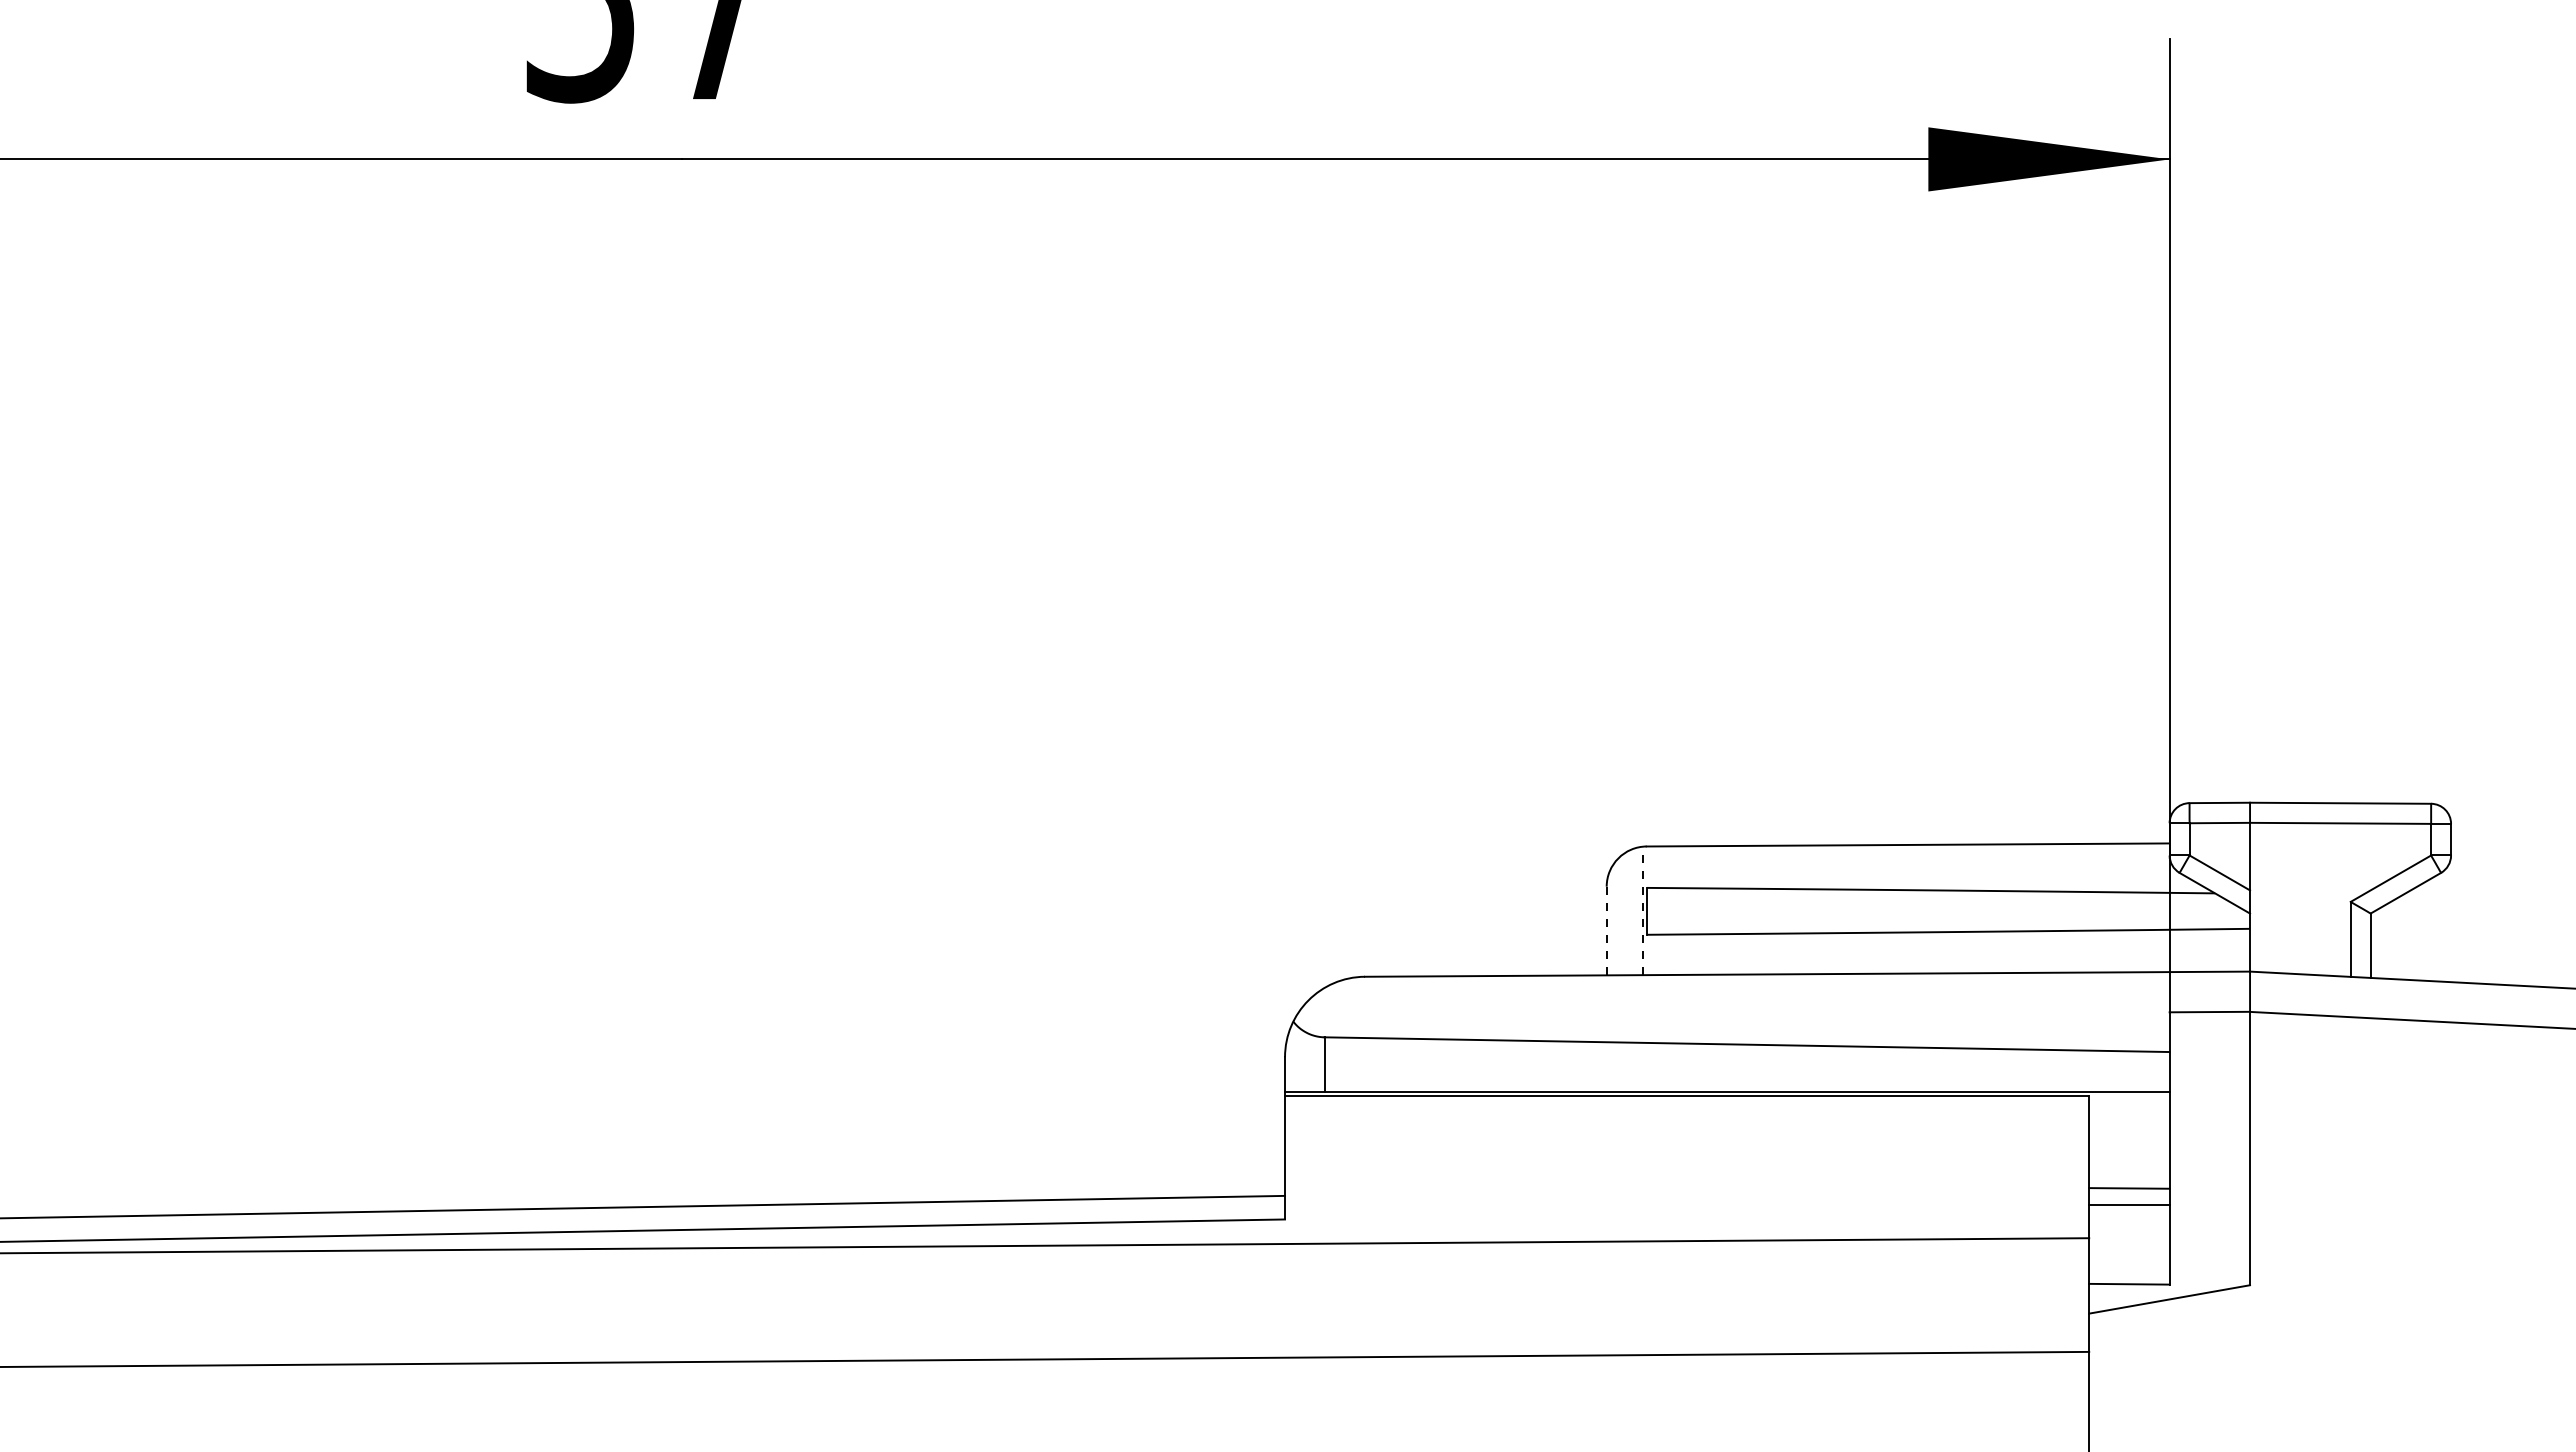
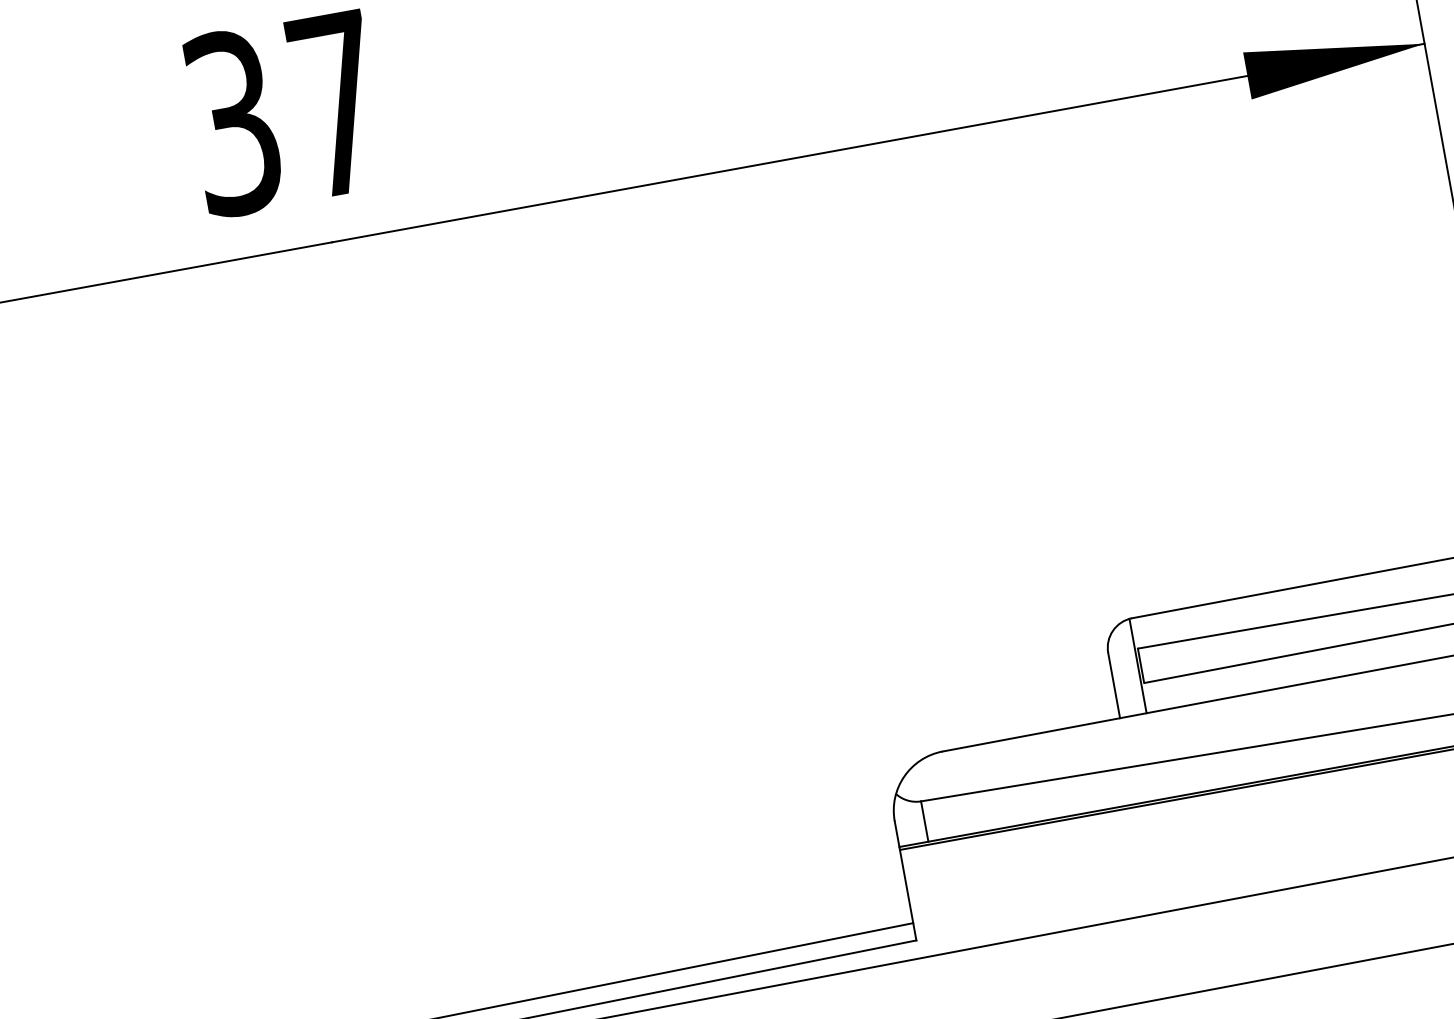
line: (1642, 910) -> (1137, 665), dashed -> solid
line: (1606, 930) -> (1113, 685), dashed -> solid

